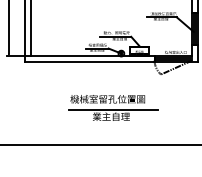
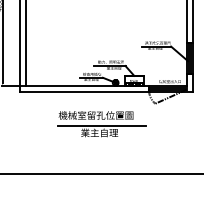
part: (113, 108) -> (101, 124), moved

